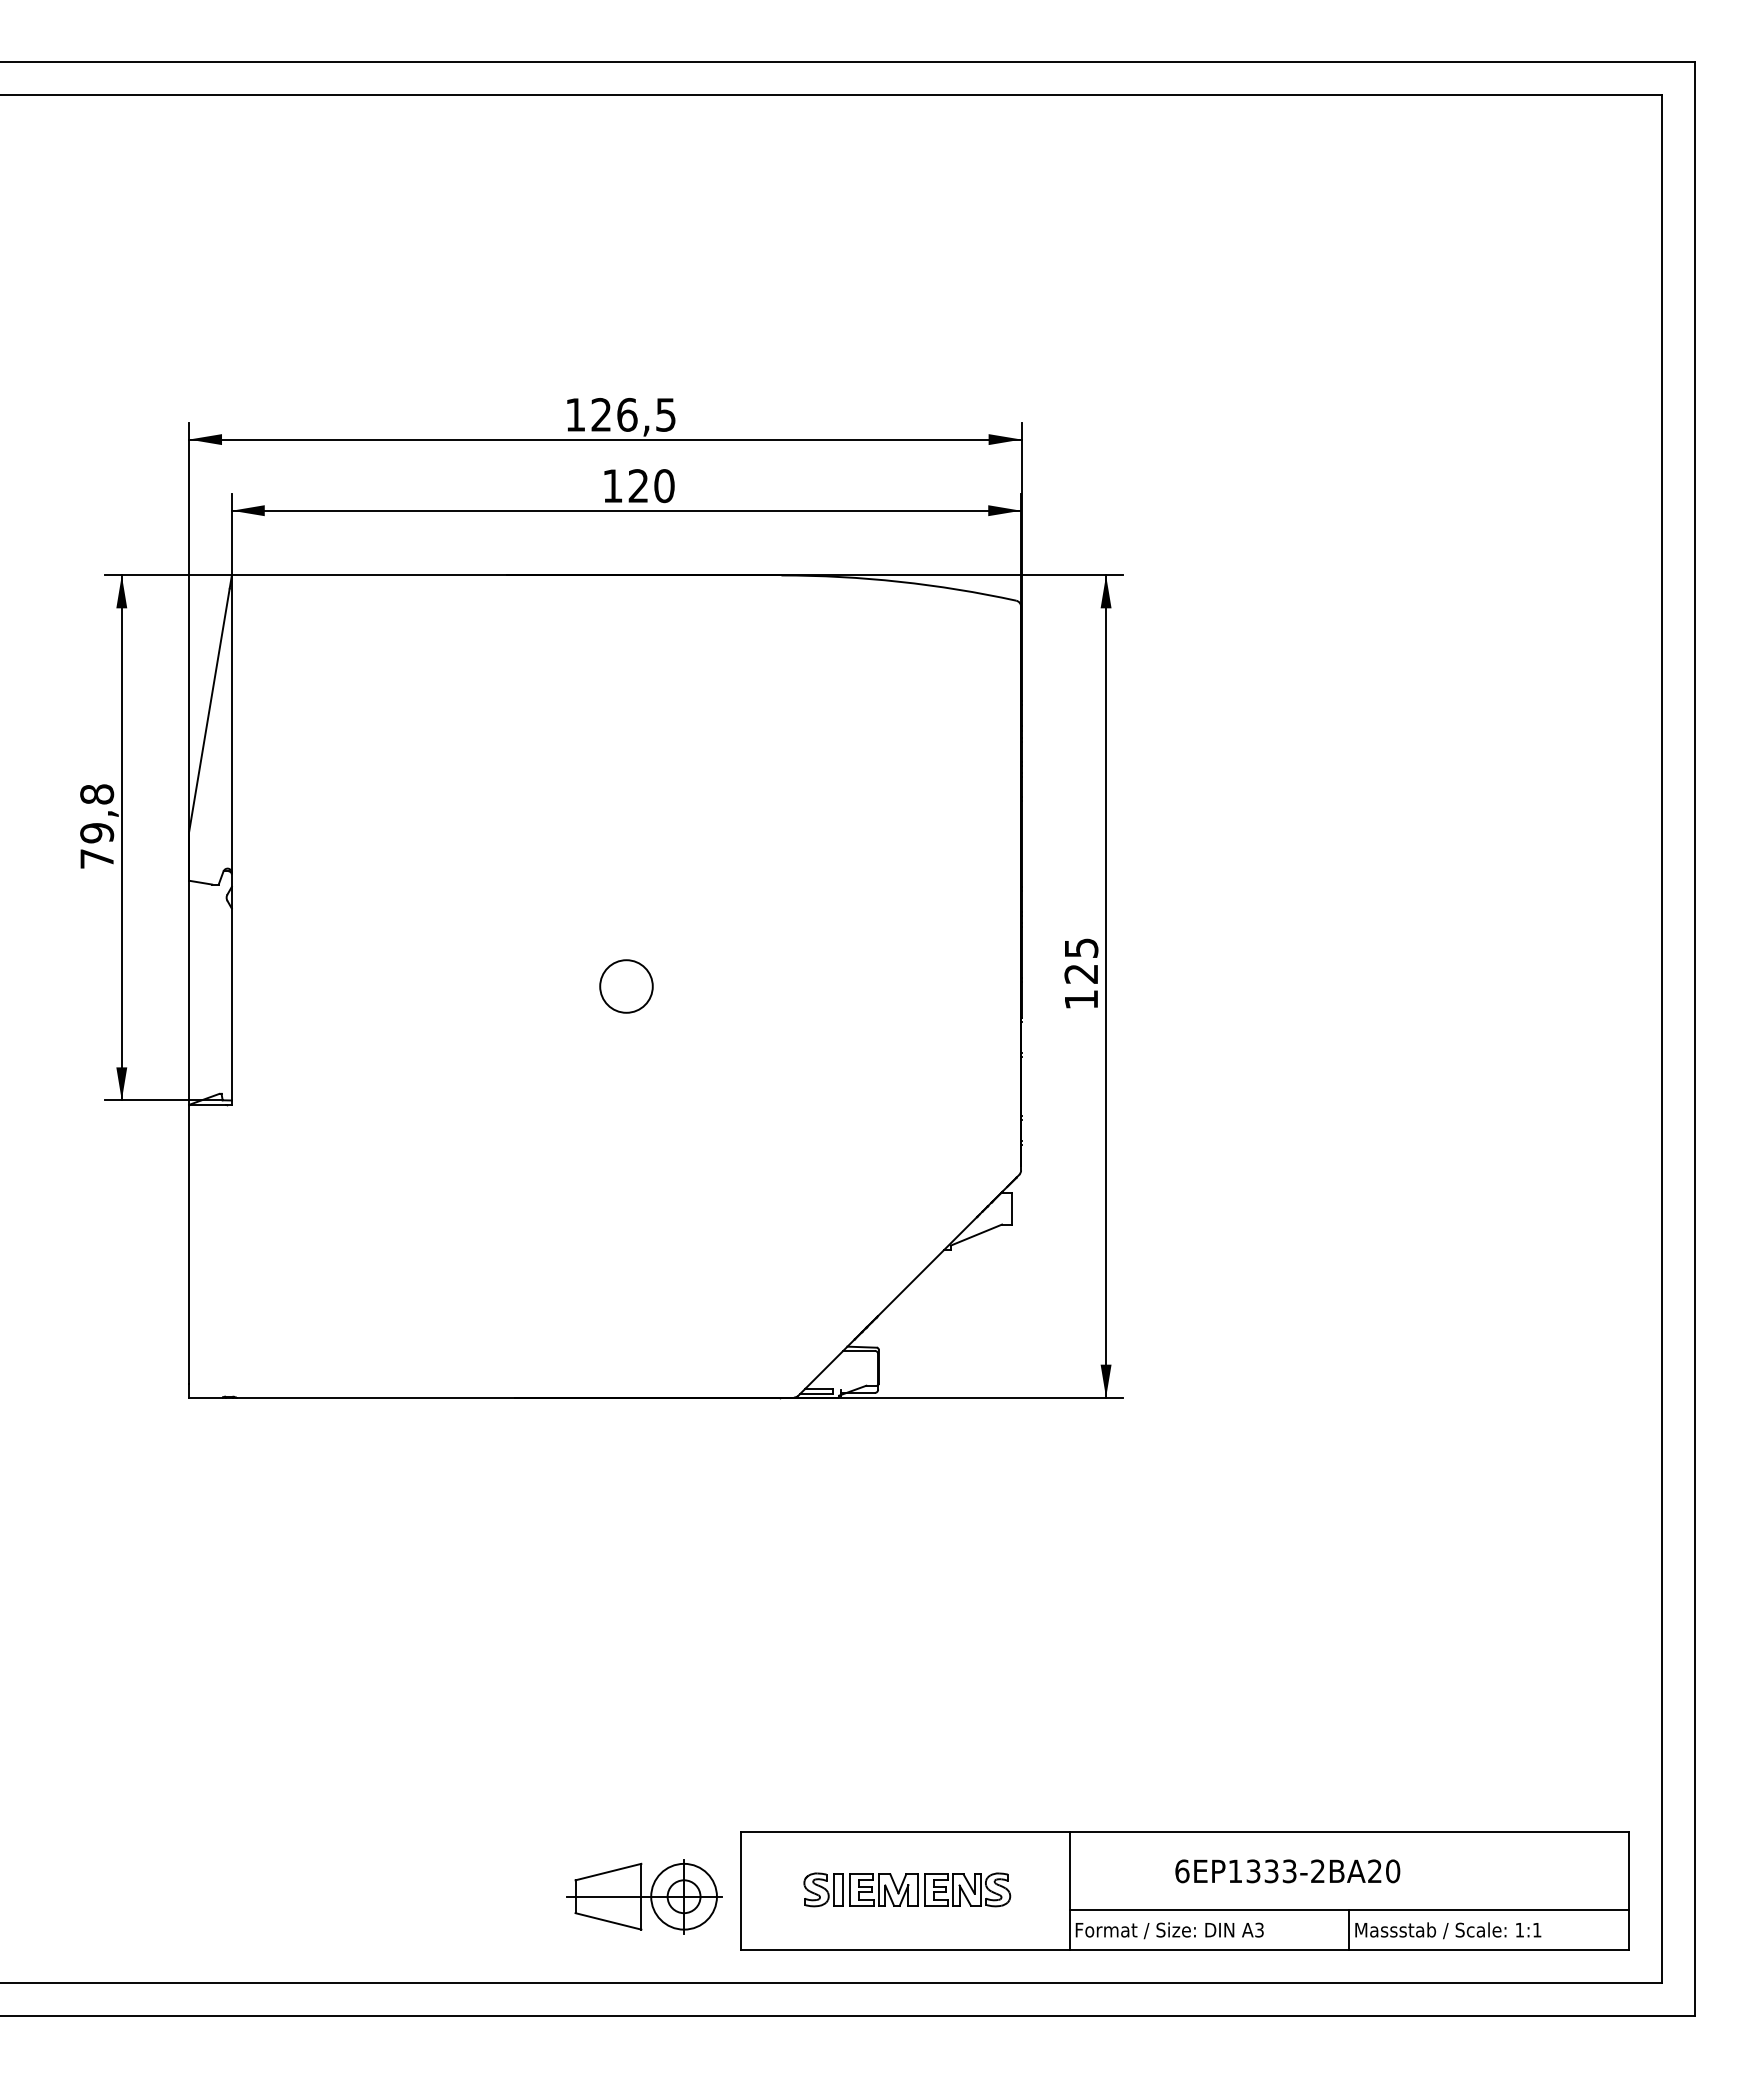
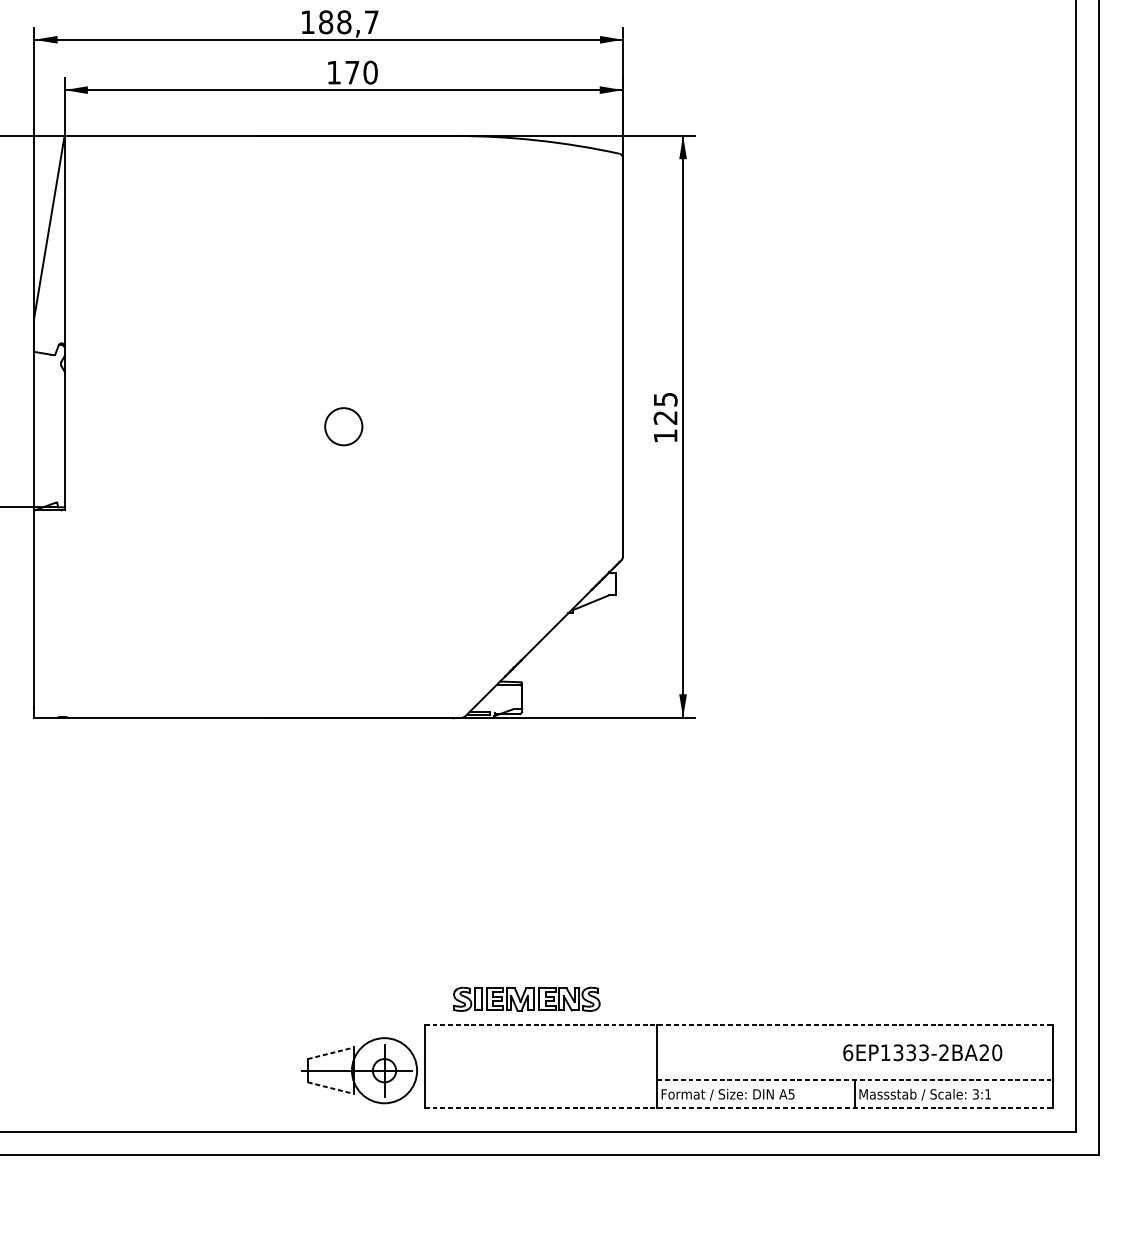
text: (633, 414) -> (348, 22), 126,5 -> 188,7
text: (638, 485) -> (352, 72), 120 -> 170
line: (1184, 1831) -> (738, 1024), solid -> dashed
text: (1287, 1871) -> (922, 1052), moved
line: (608, 1872) -> (331, 1053), solid -> dashed
part: (907, 1889) -> (527, 999), moved
circle: (683, 1896) -> (384, 1070), size x1.4
line: (1349, 1910) -> (855, 1080), solid -> dashed
line: (608, 1921) -> (331, 1088), solid -> dashed
text: (1259, 1929) -> (791, 1093), A3 -> A5
text: (1519, 1929) -> (975, 1093), 1:1 -> 3:1
line: (1184, 1949) -> (738, 1108), solid -> dashed

